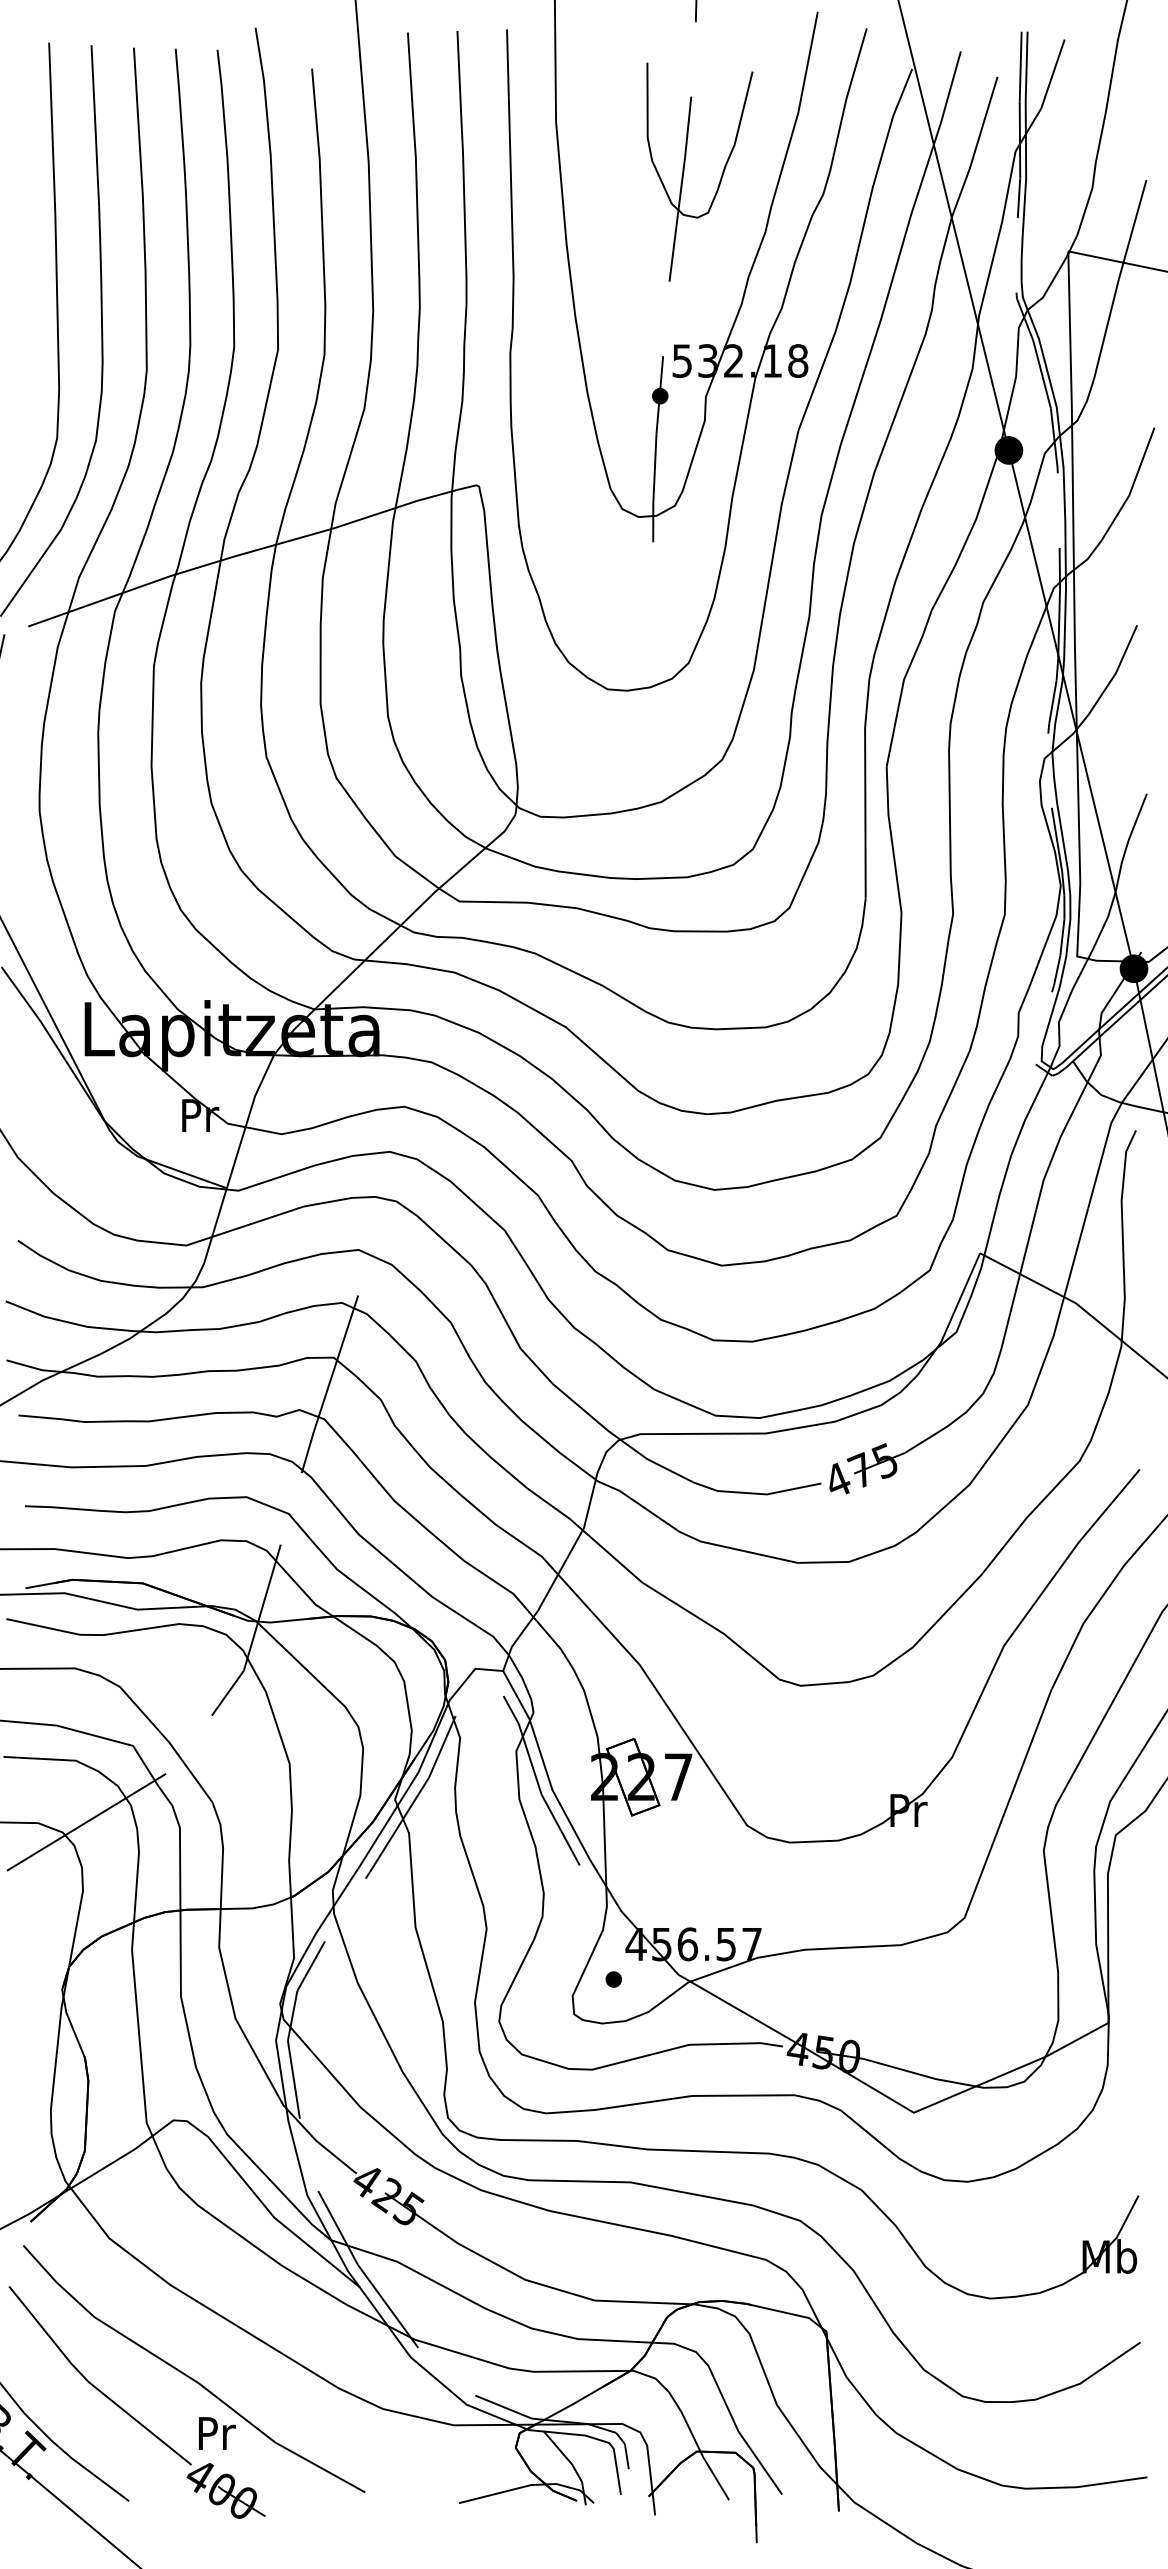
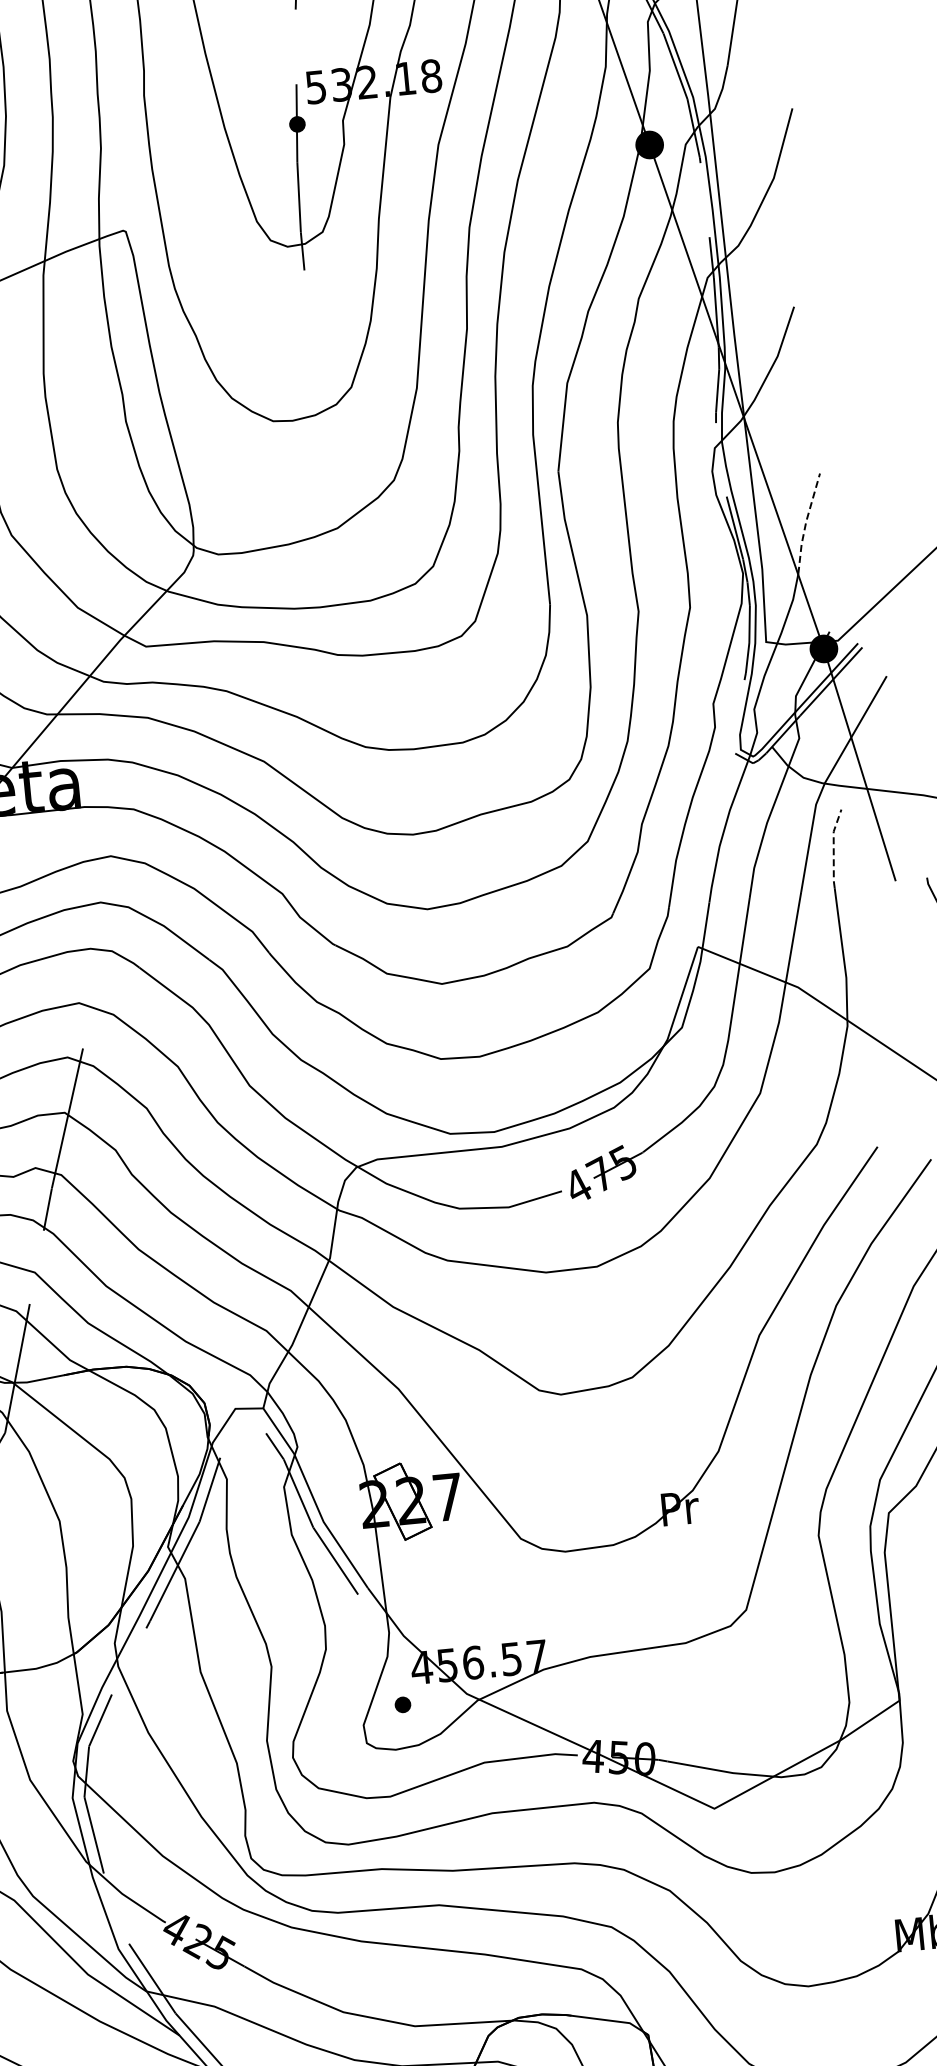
line: (1128, 842) -> (806, 523), solid -> dashed
line: (1124, 1168) -> (833, 848), solid -> dashed

